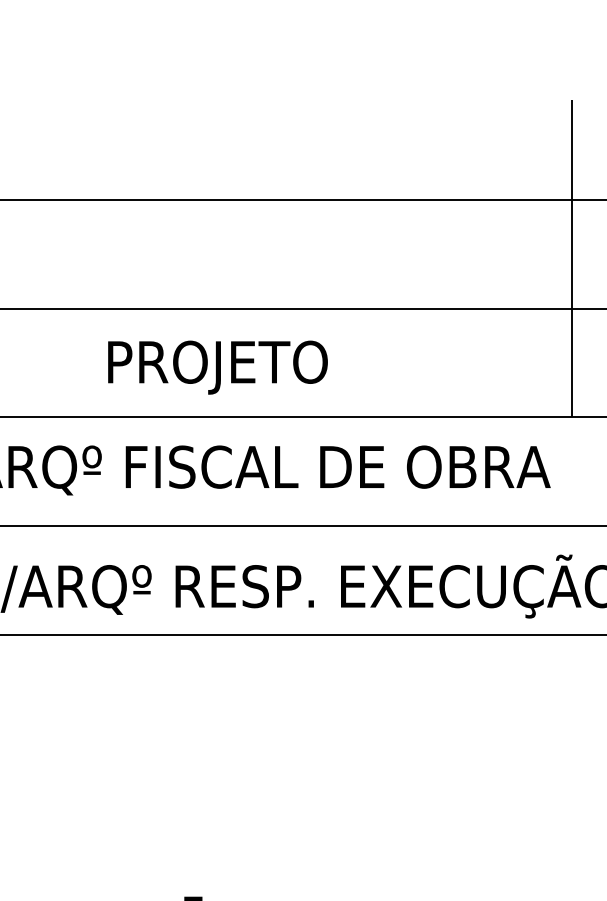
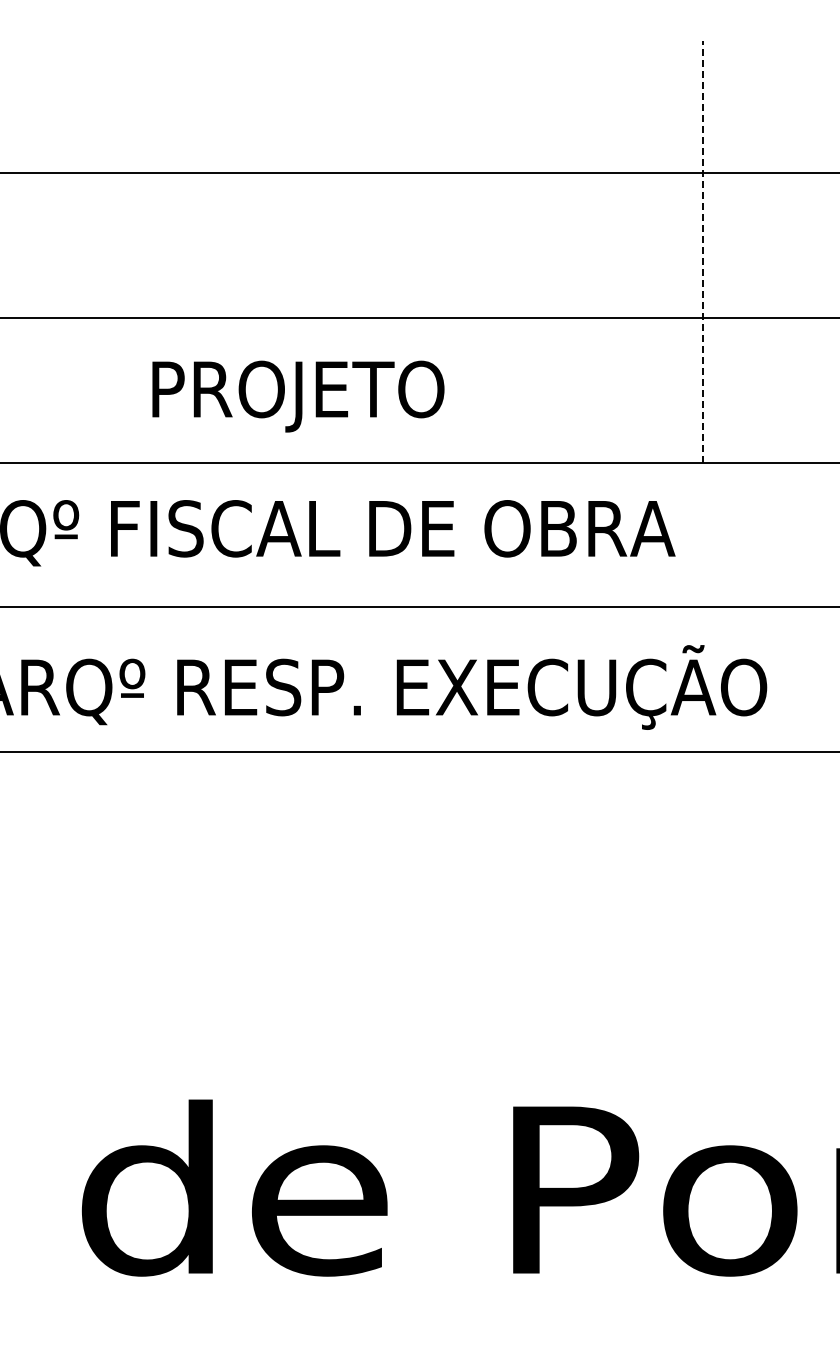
line: (571, 258) -> (703, 251), solid -> dashed
text: (218, 367) -> (298, 396), moved

